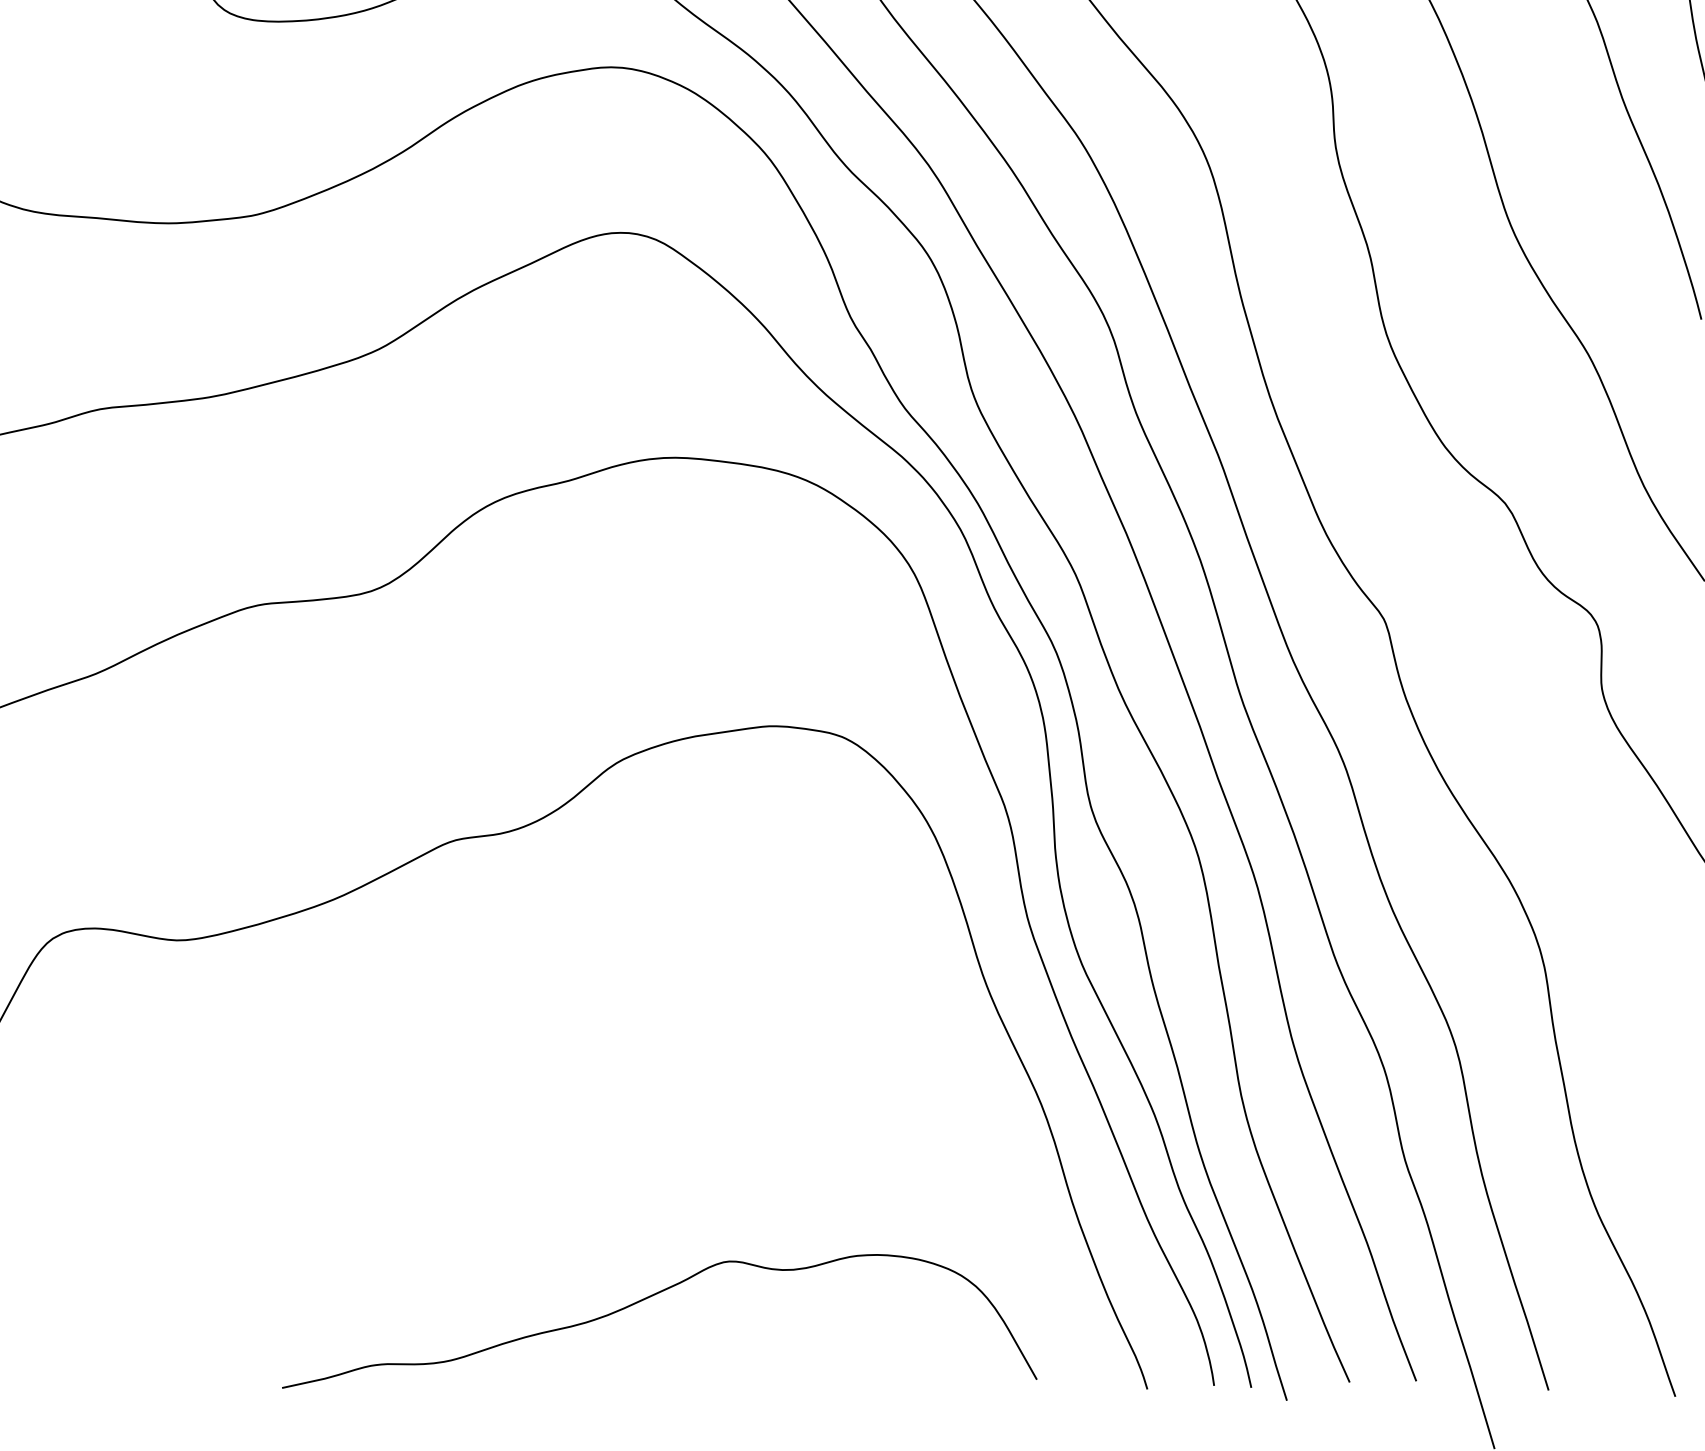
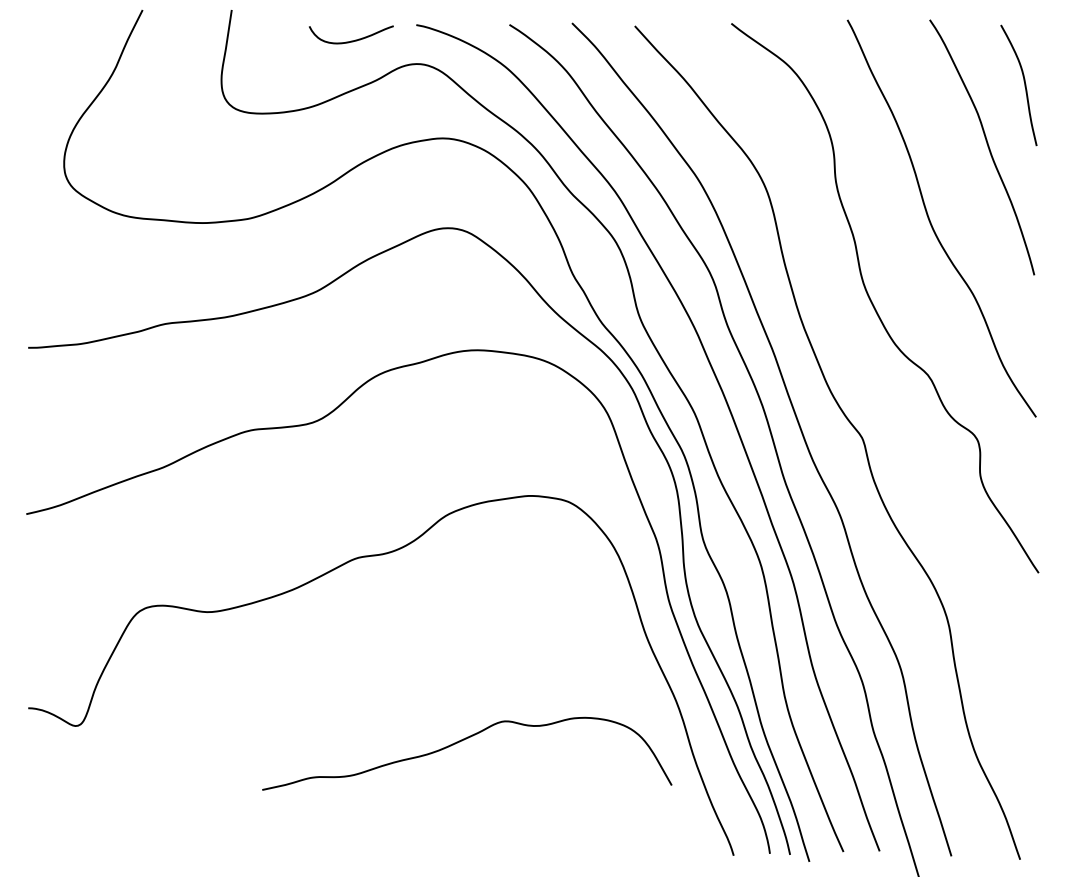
curve: (651, 1298) -> (462, 741), moved

